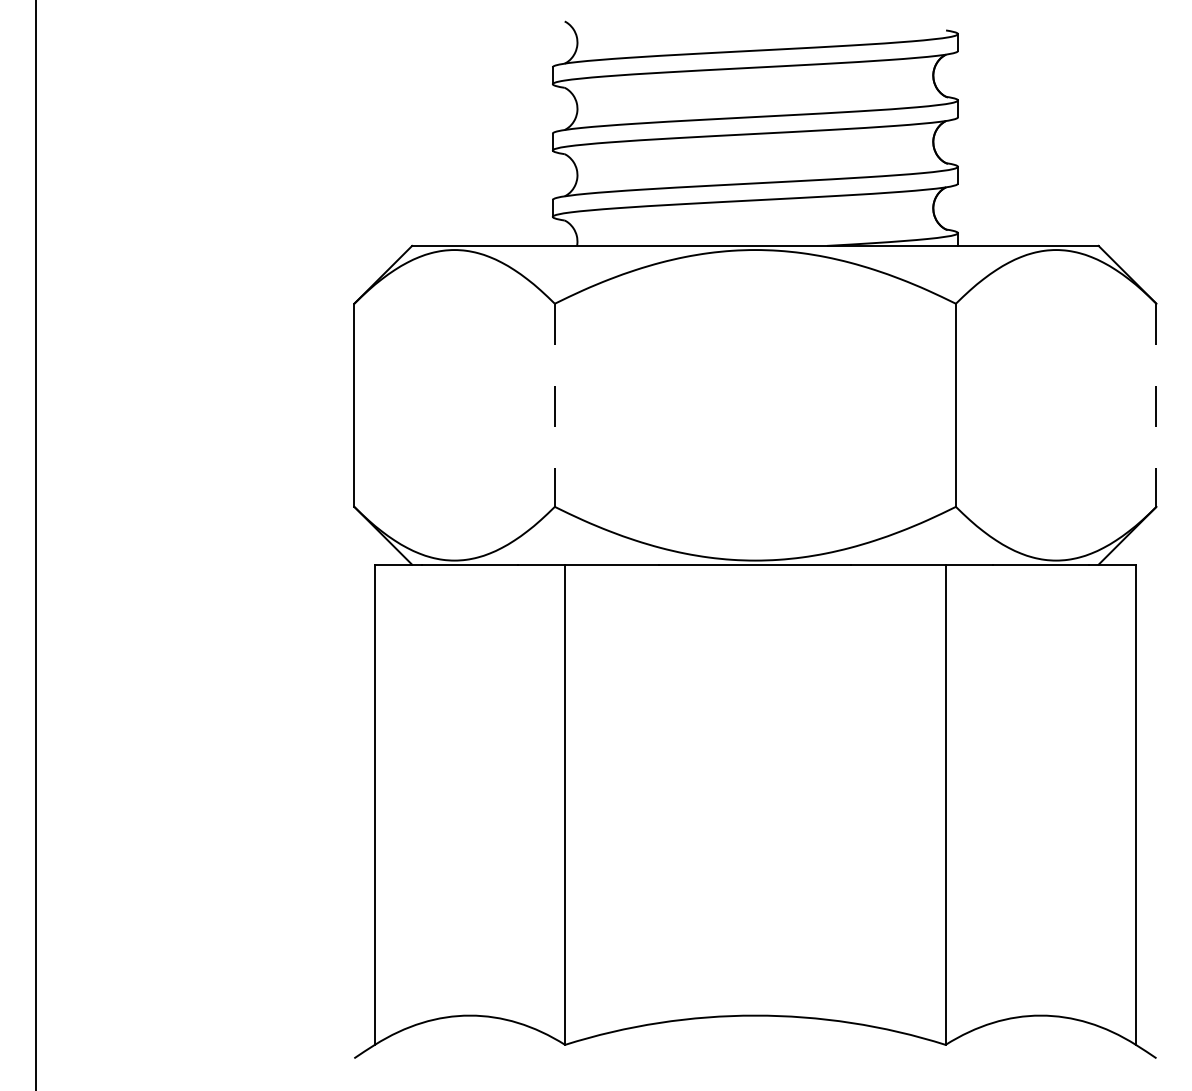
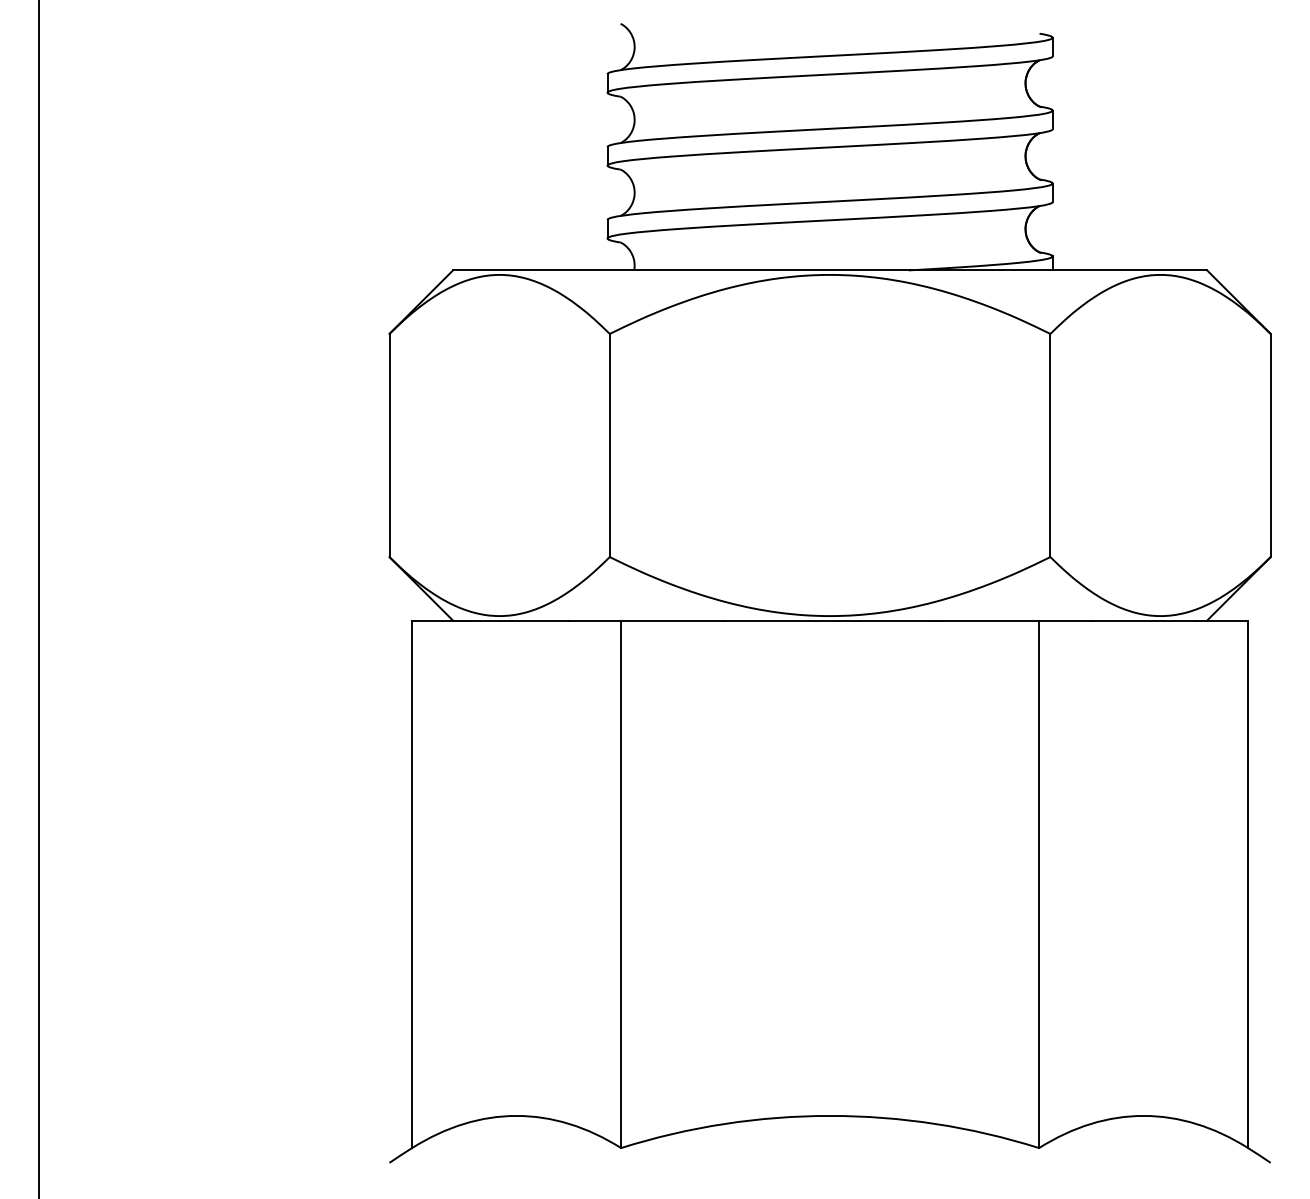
line: (554, 405) -> (609, 445), dashed -> solid
line: (1156, 405) -> (1270, 445), dashed -> solid

